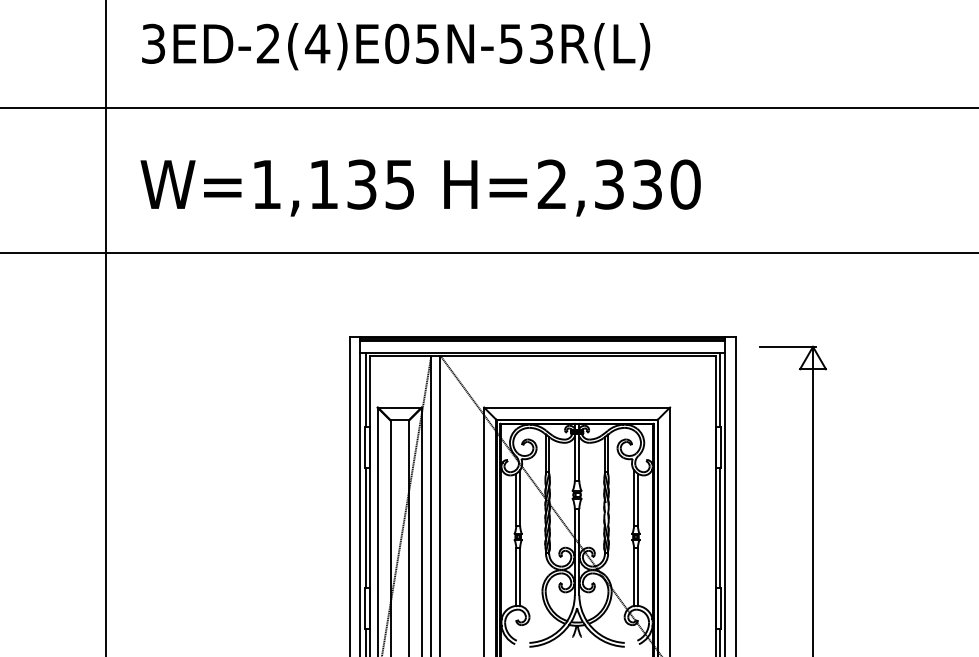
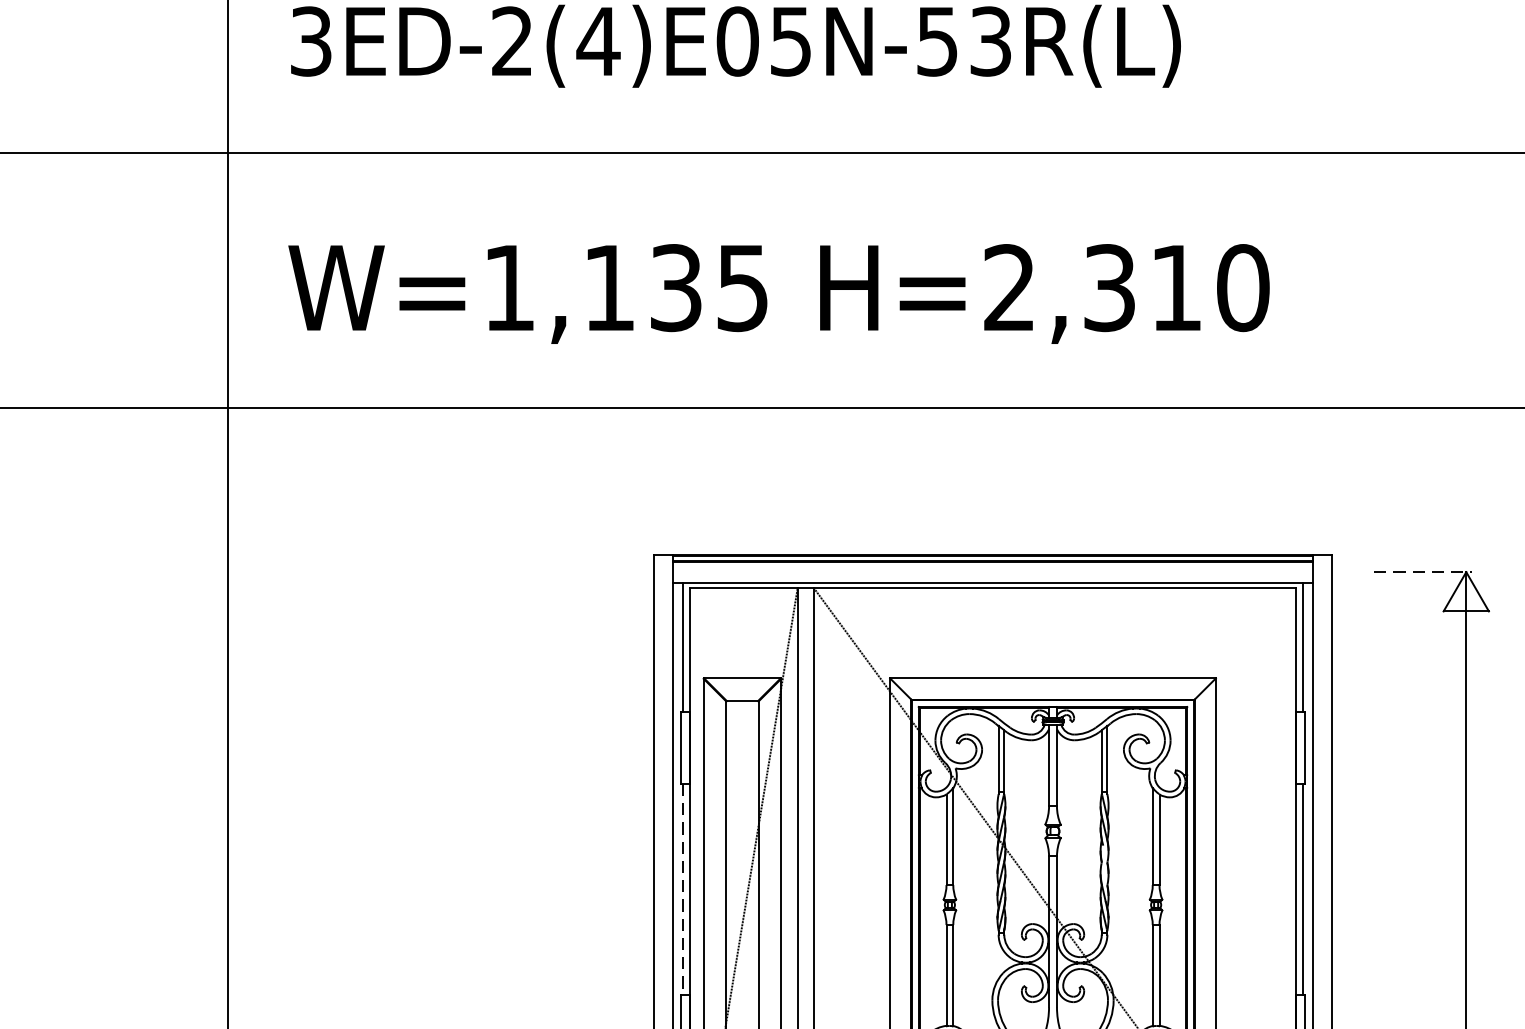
text: (647, 184) -> (1176, 287), H=2,330 -> H=2,310
line: (788, 346) -> (1423, 571), solid -> dashed
line: (365, 528) -> (682, 890), solid -> dashed

